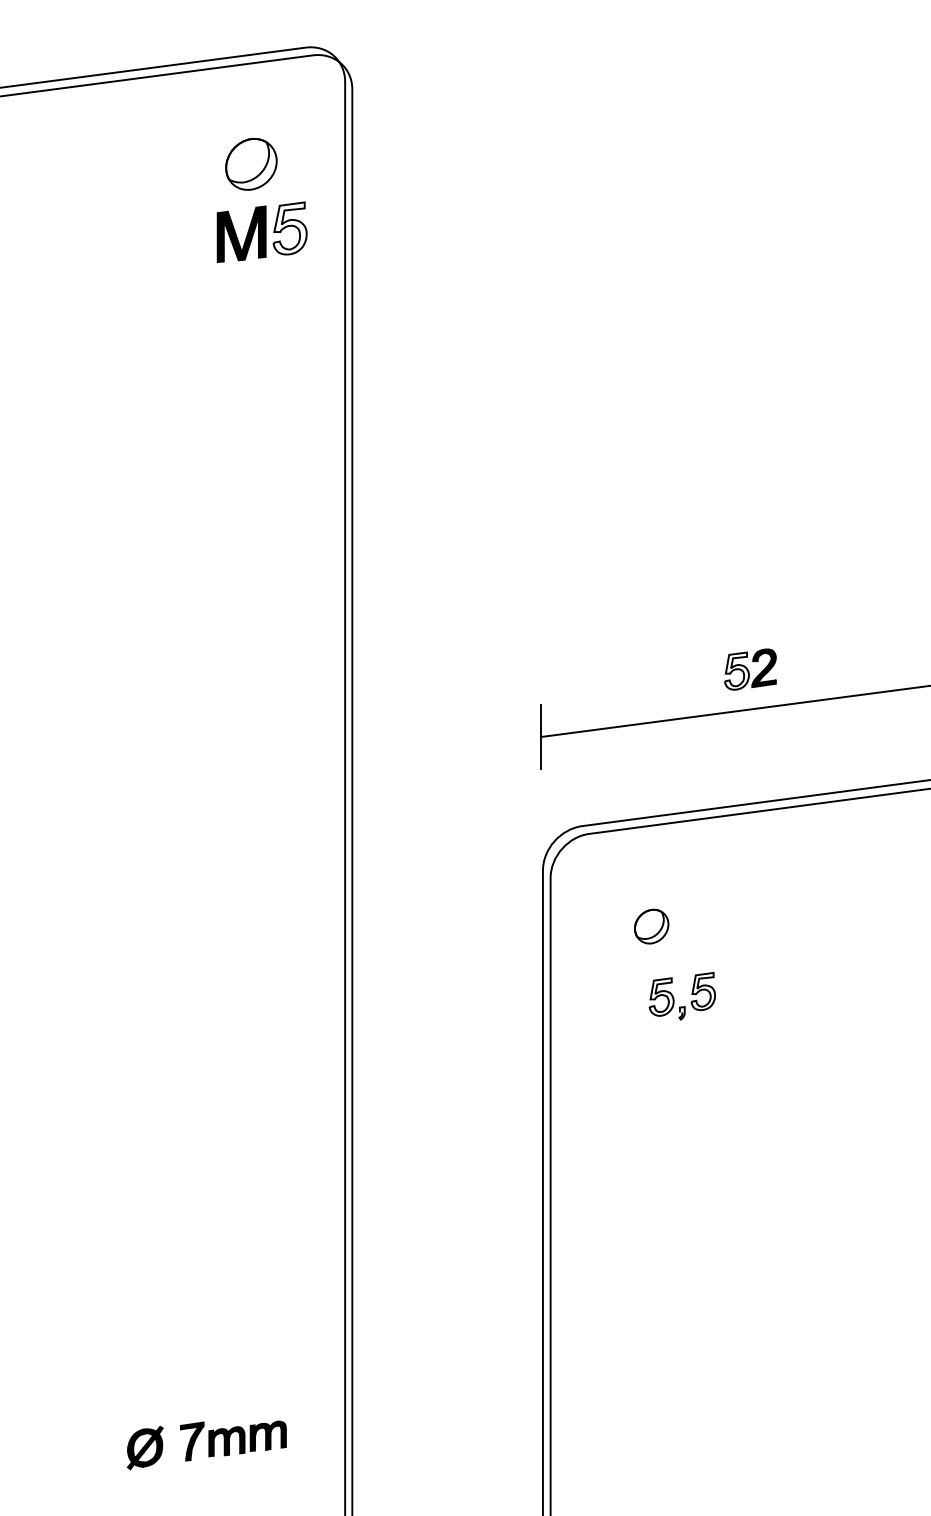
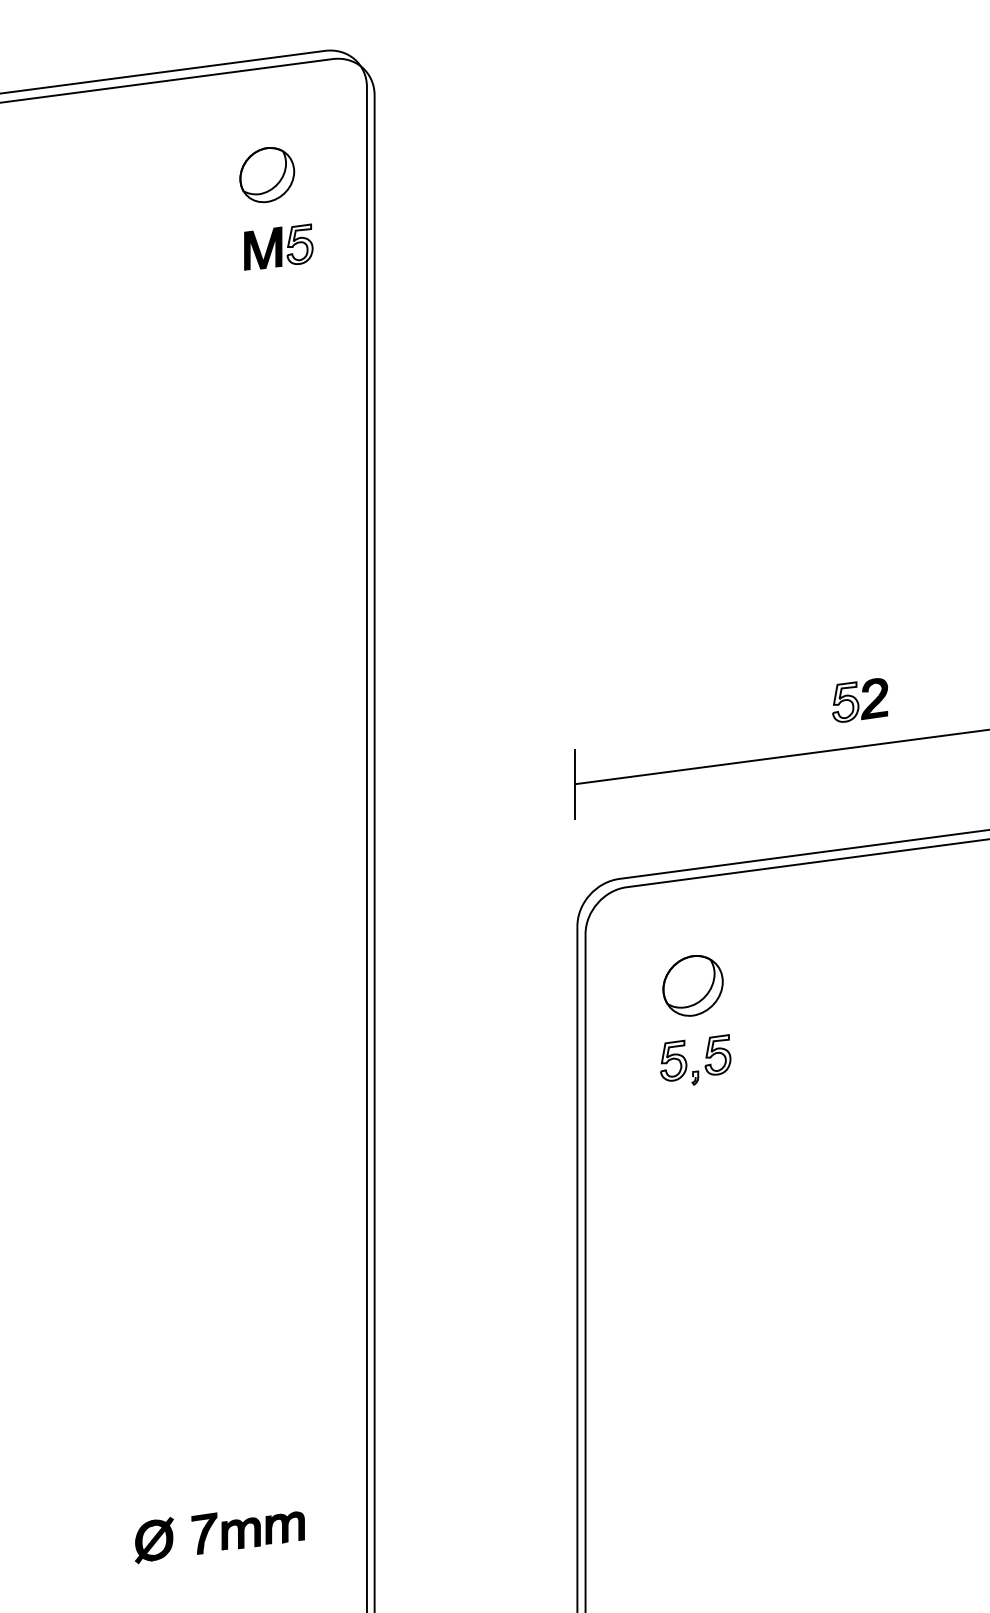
part: (261, 231) -> (278, 246), size x0.71
part: (750, 669) -> (860, 700), moved
part: (651, 926) -> (692, 985), size x1.67
part: (674, 999) -> (687, 1063), moved

